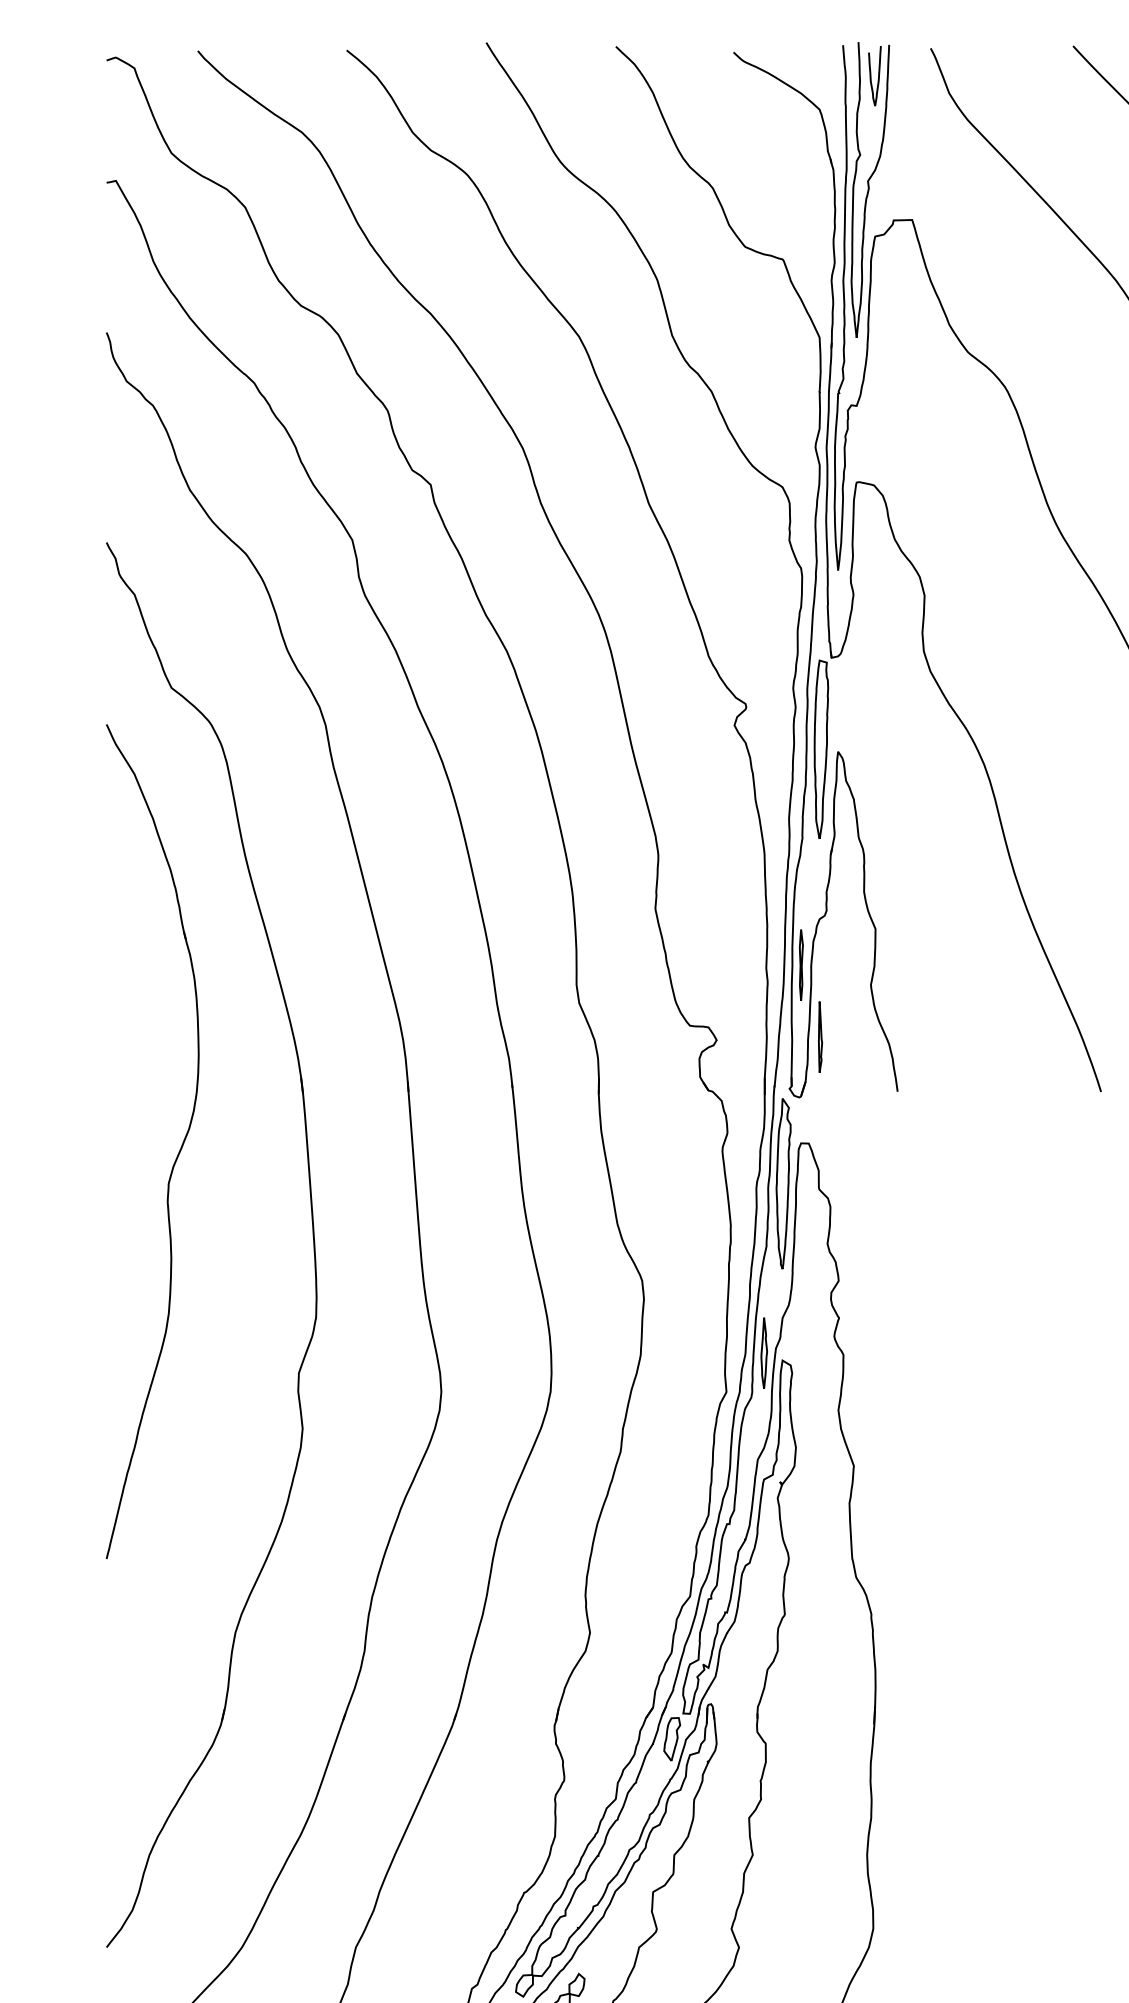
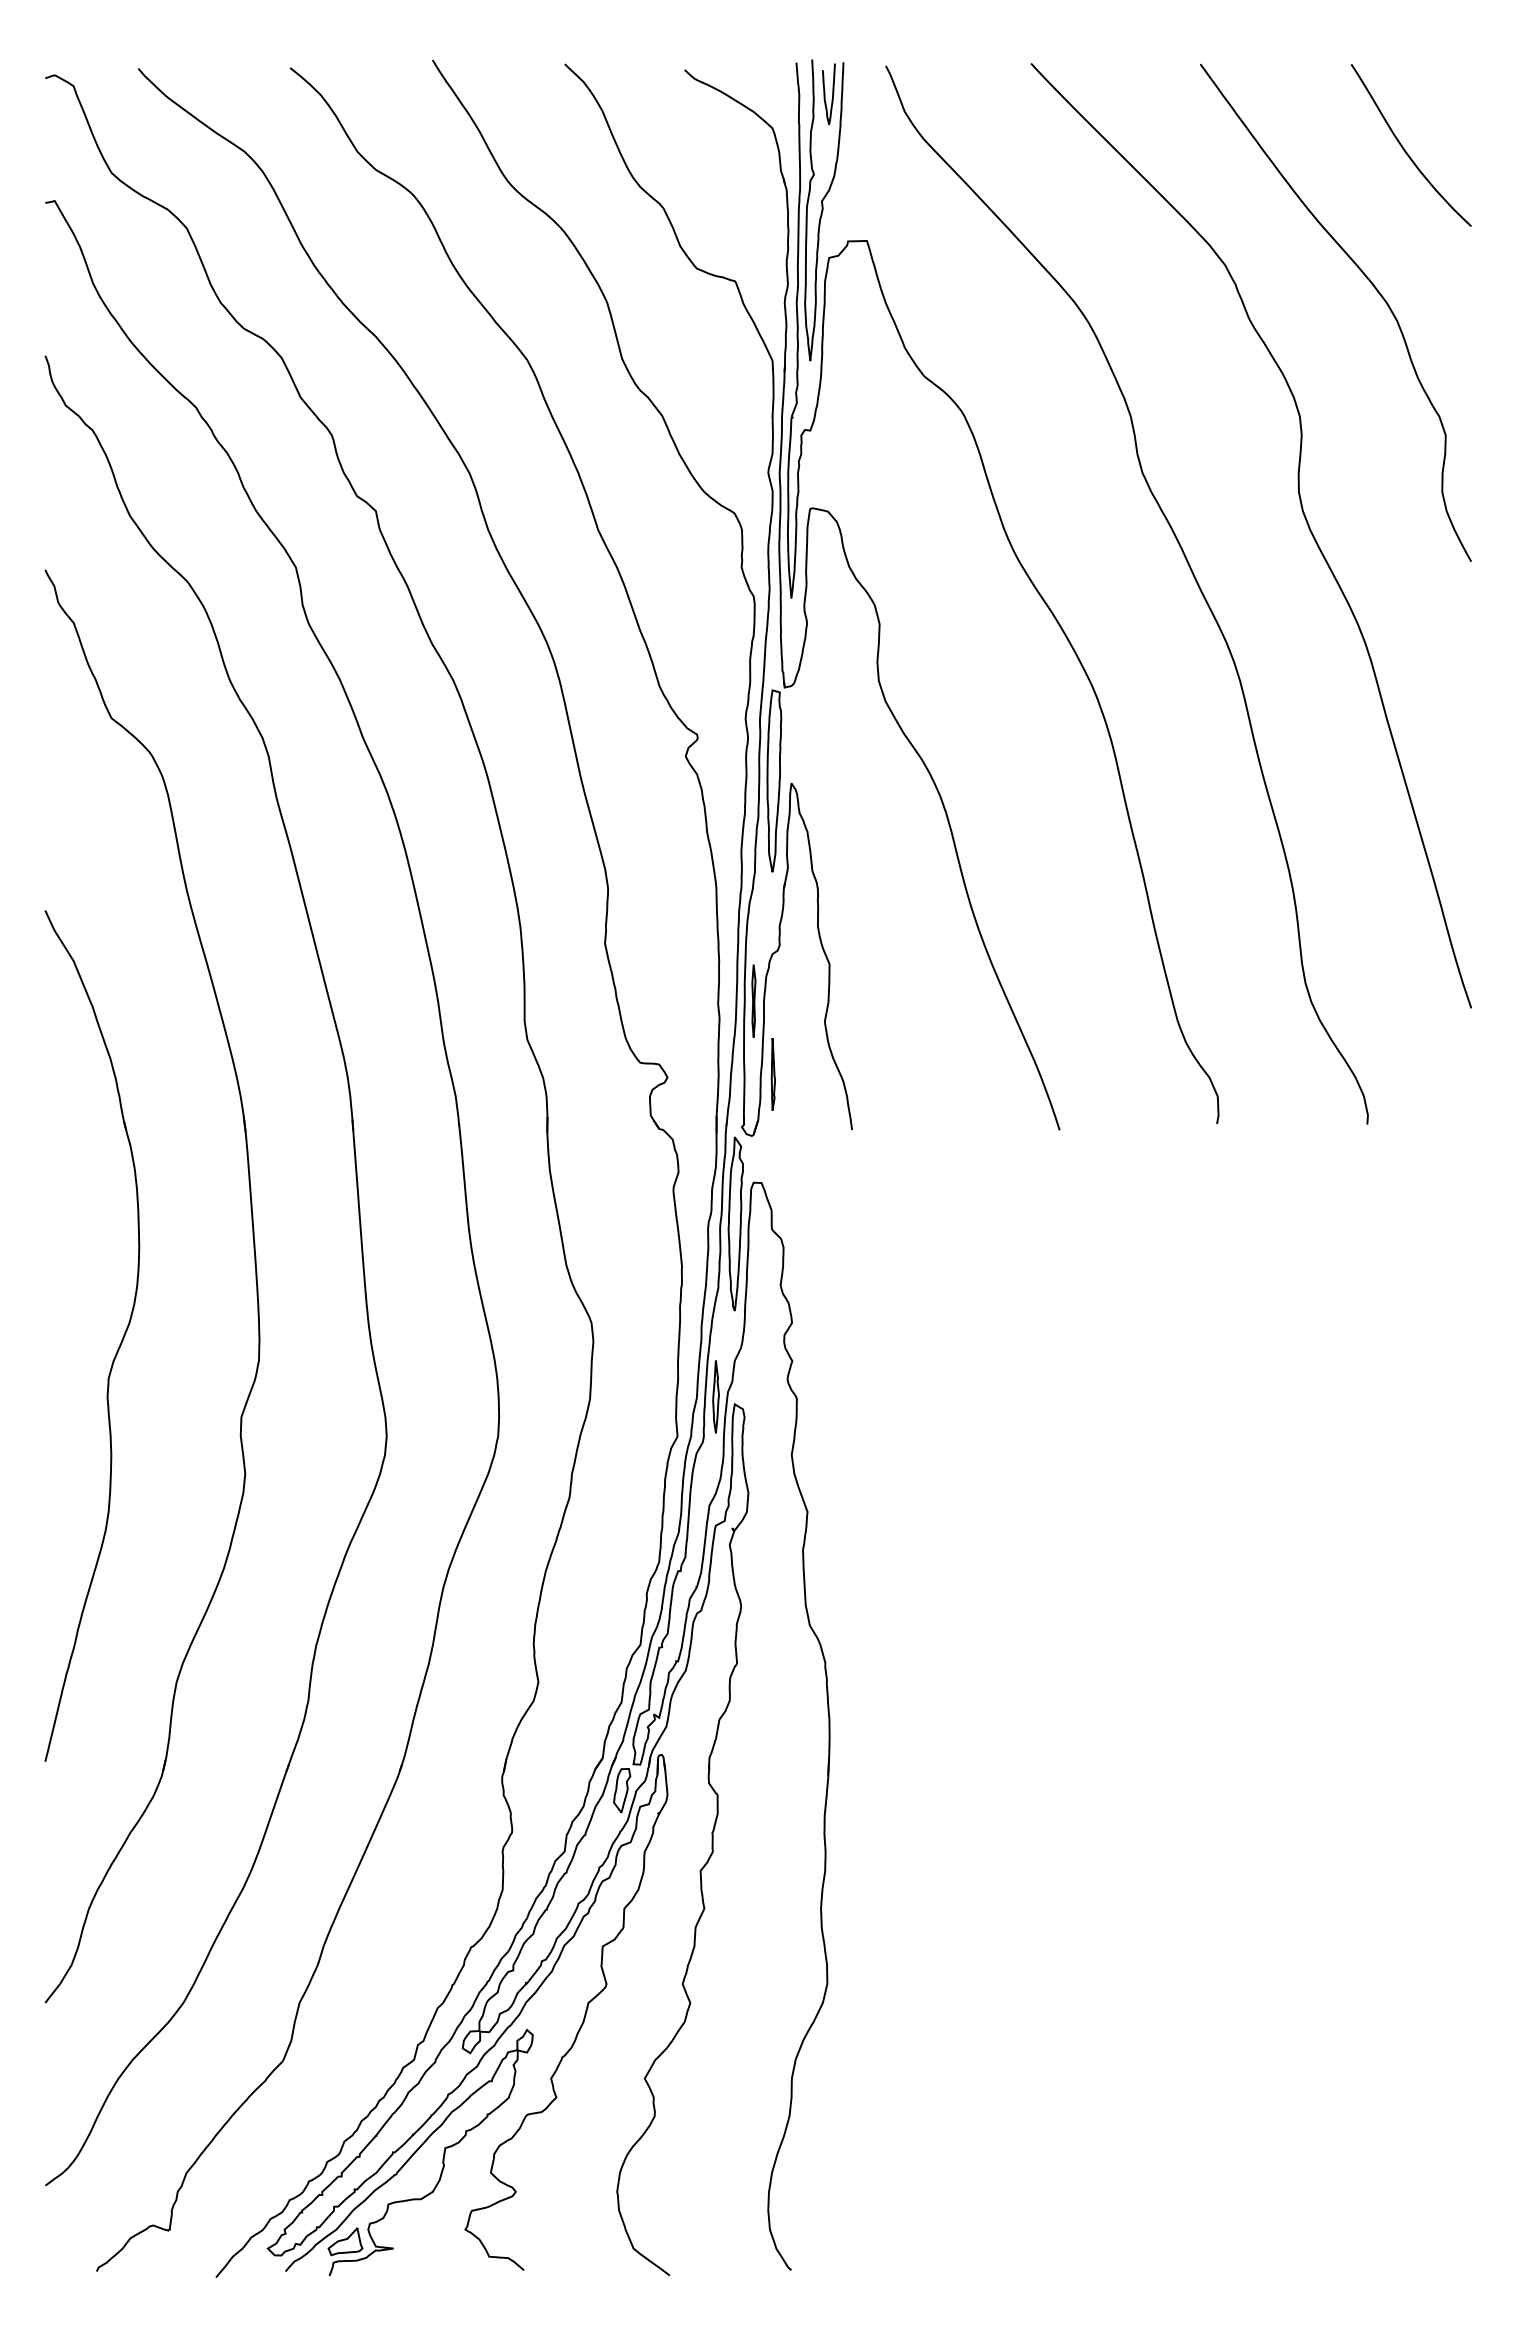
part: (178, 1151) -> (118, 1346), moved

